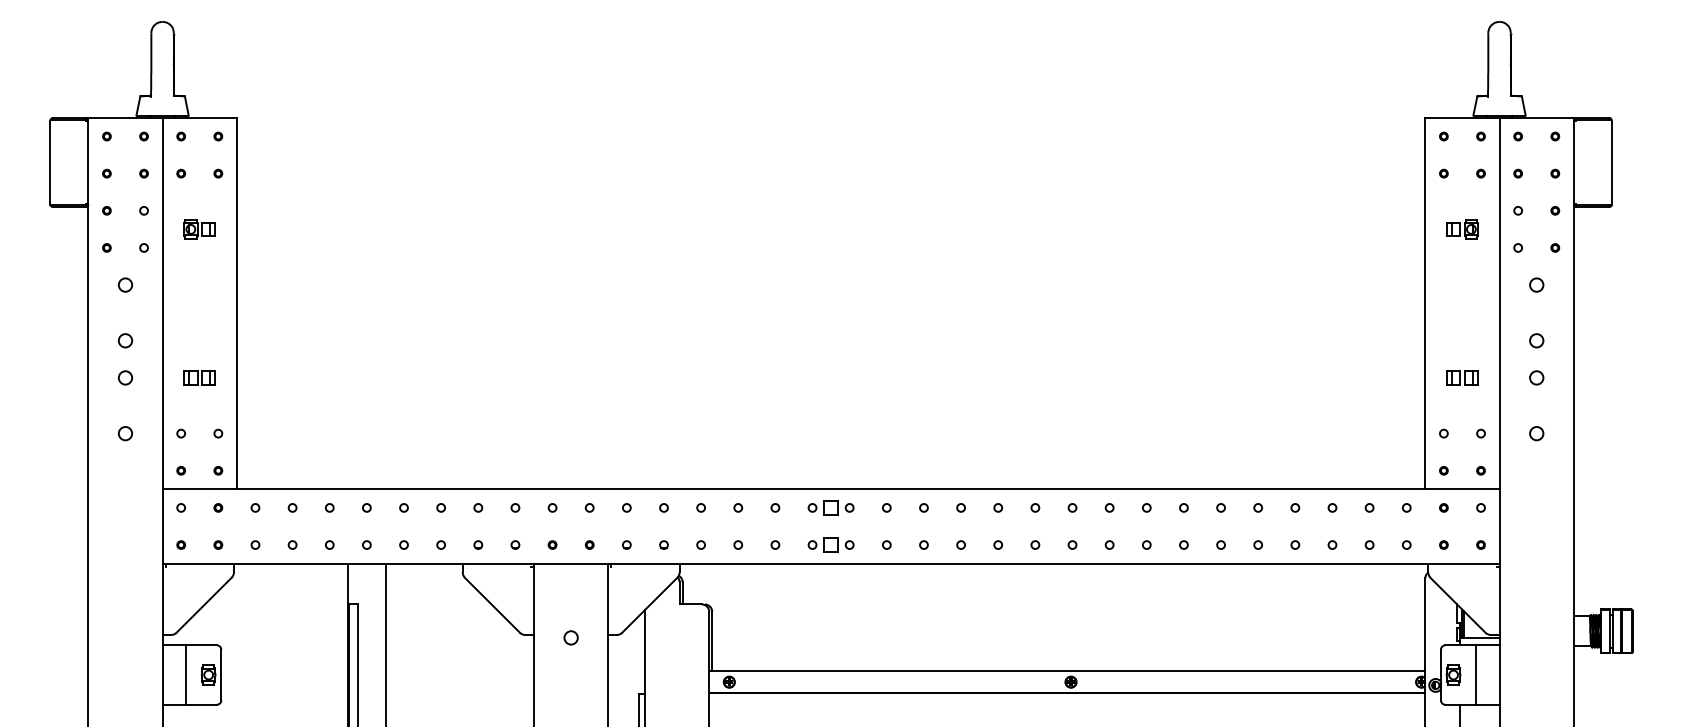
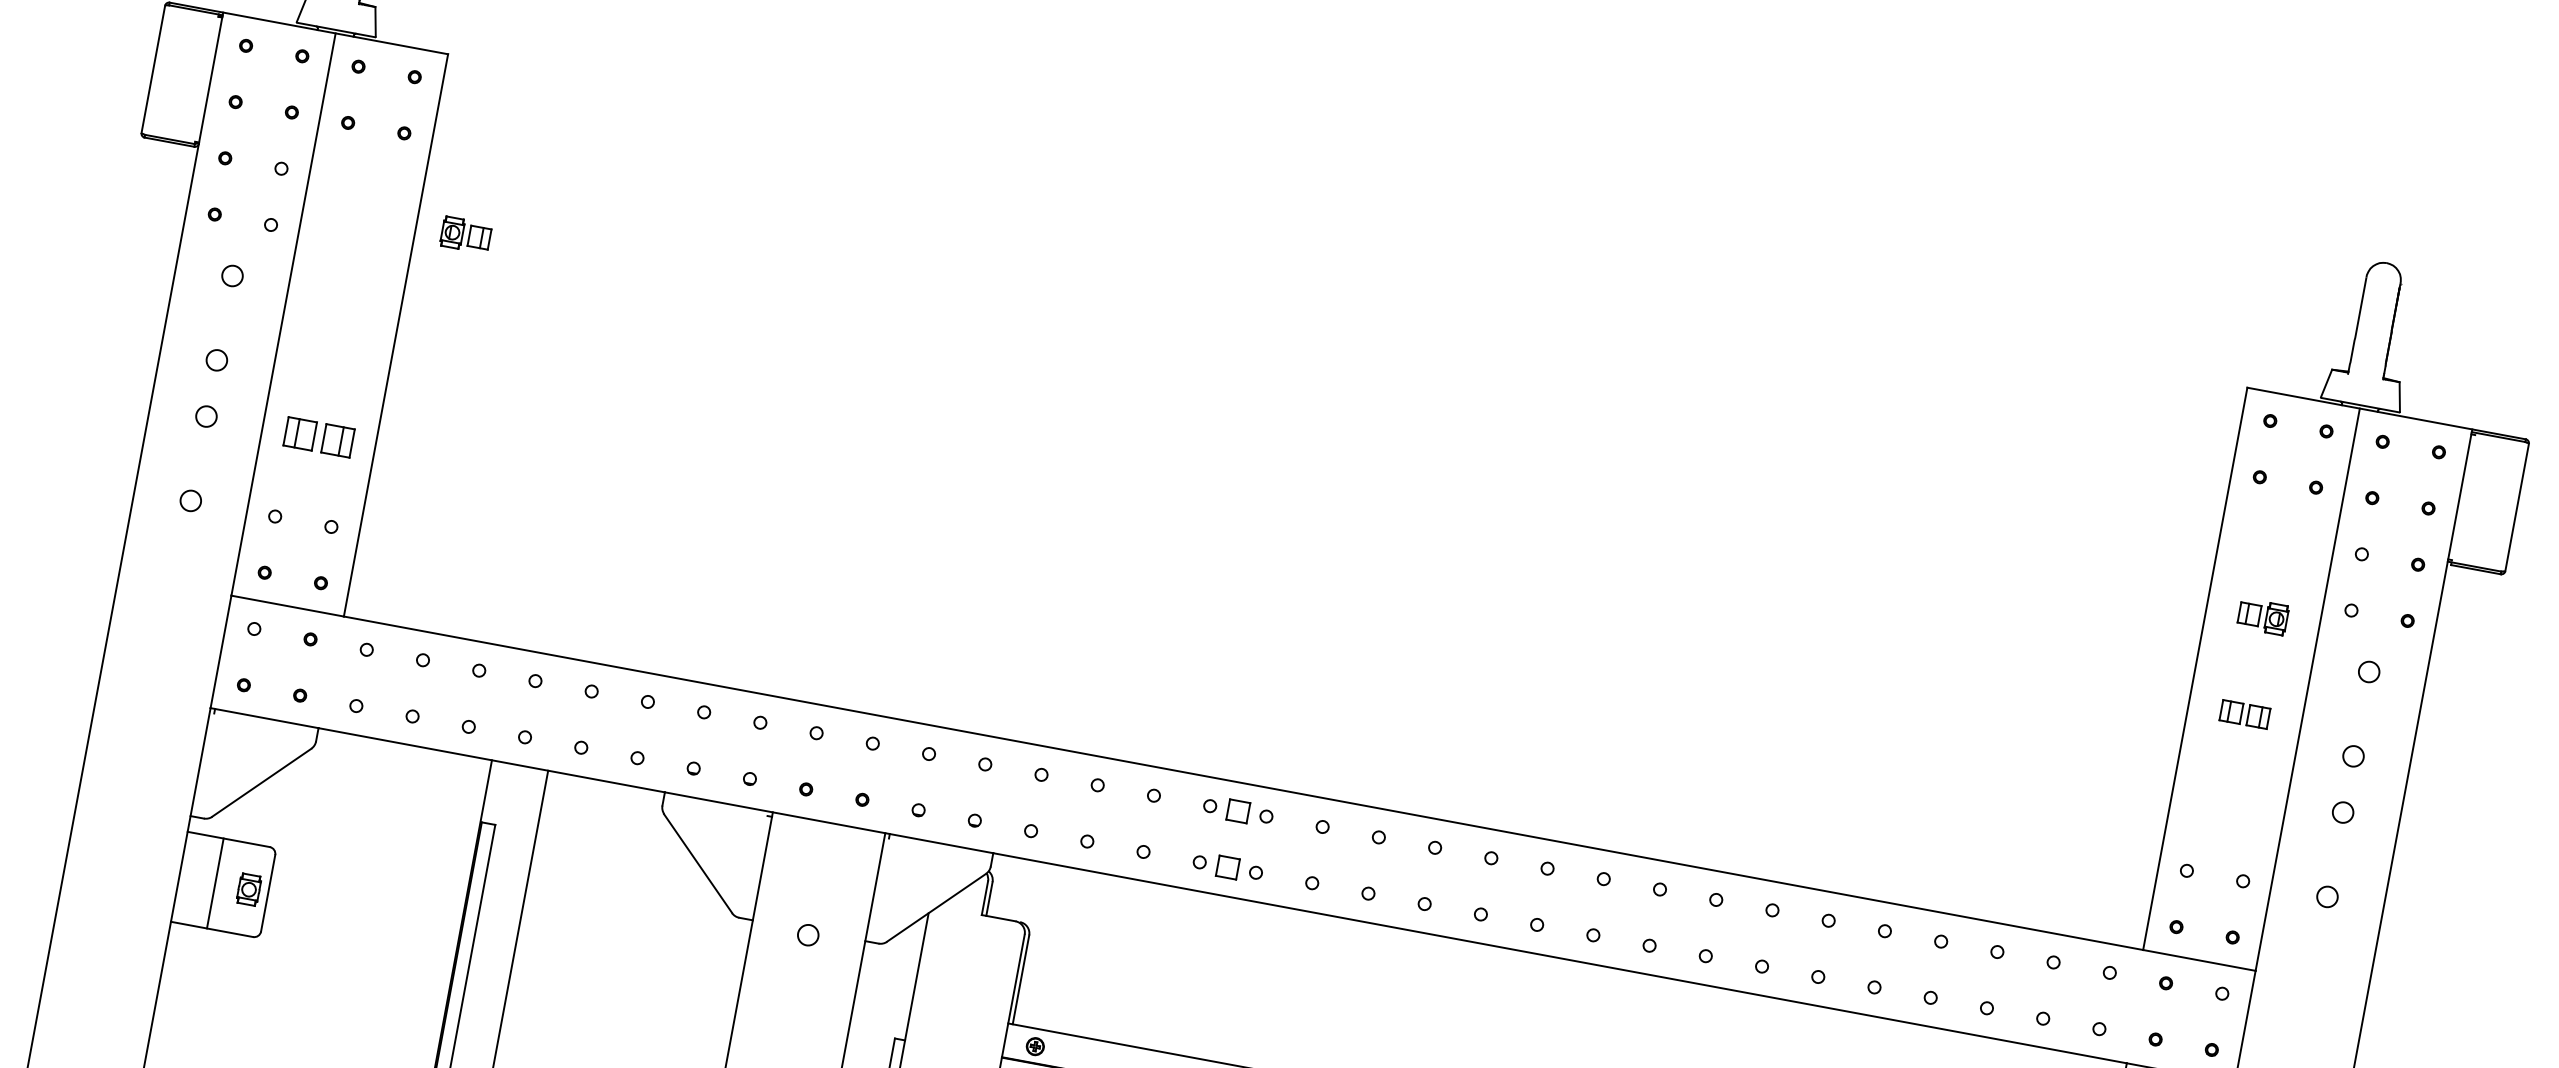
part: (199, 229) -> (465, 235), moved
part: (1462, 229) -> (2263, 616), moved
part: (199, 377) -> (318, 436), size x1.4
part: (1462, 377) -> (2245, 713), moved

